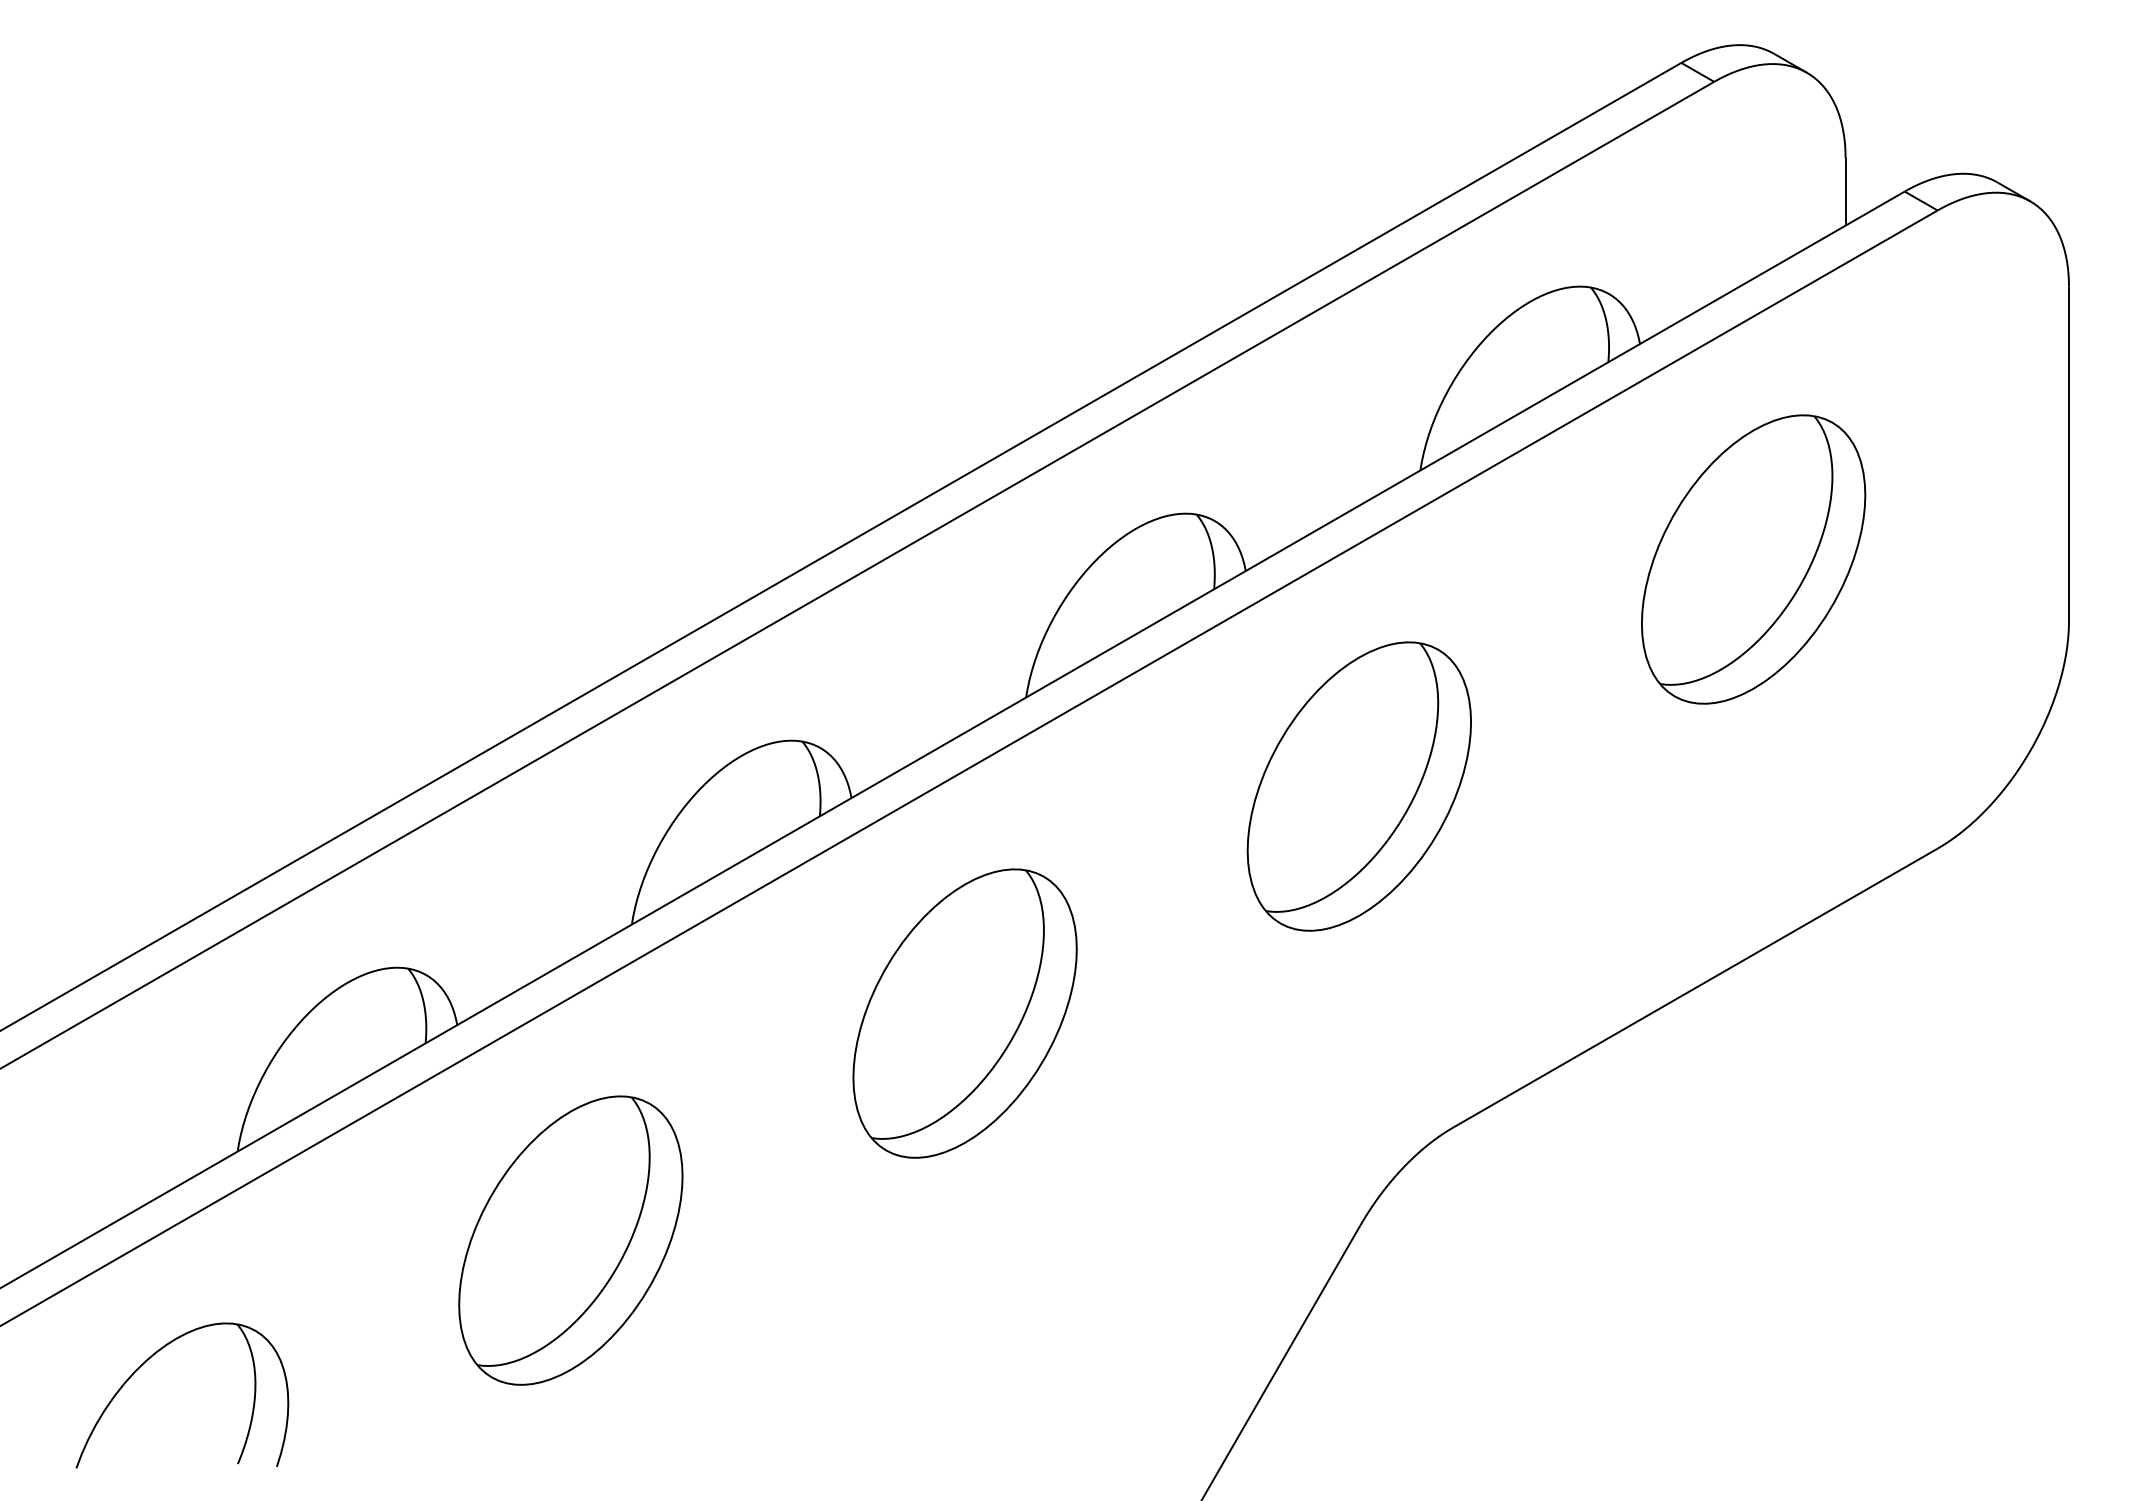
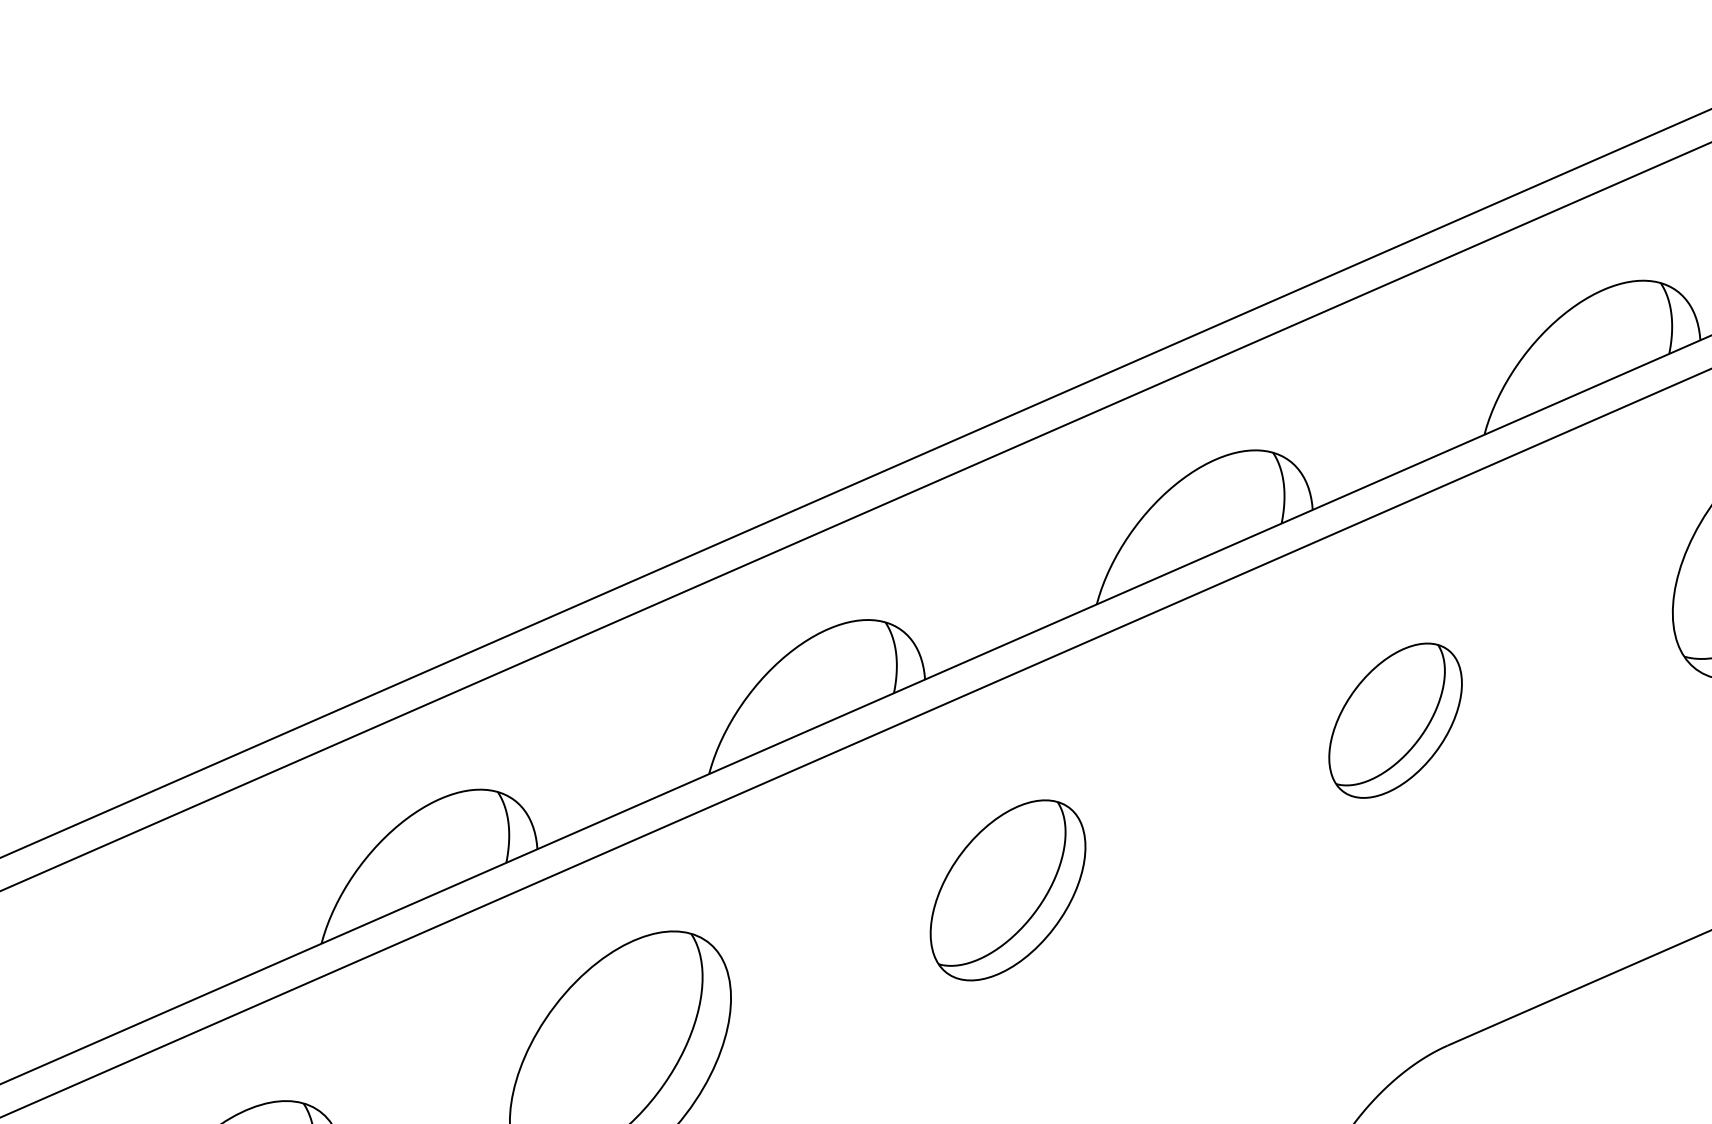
part: (1358, 786) -> (1394, 720), size x0.6
part: (964, 1013) -> (1007, 890), size x0.7

